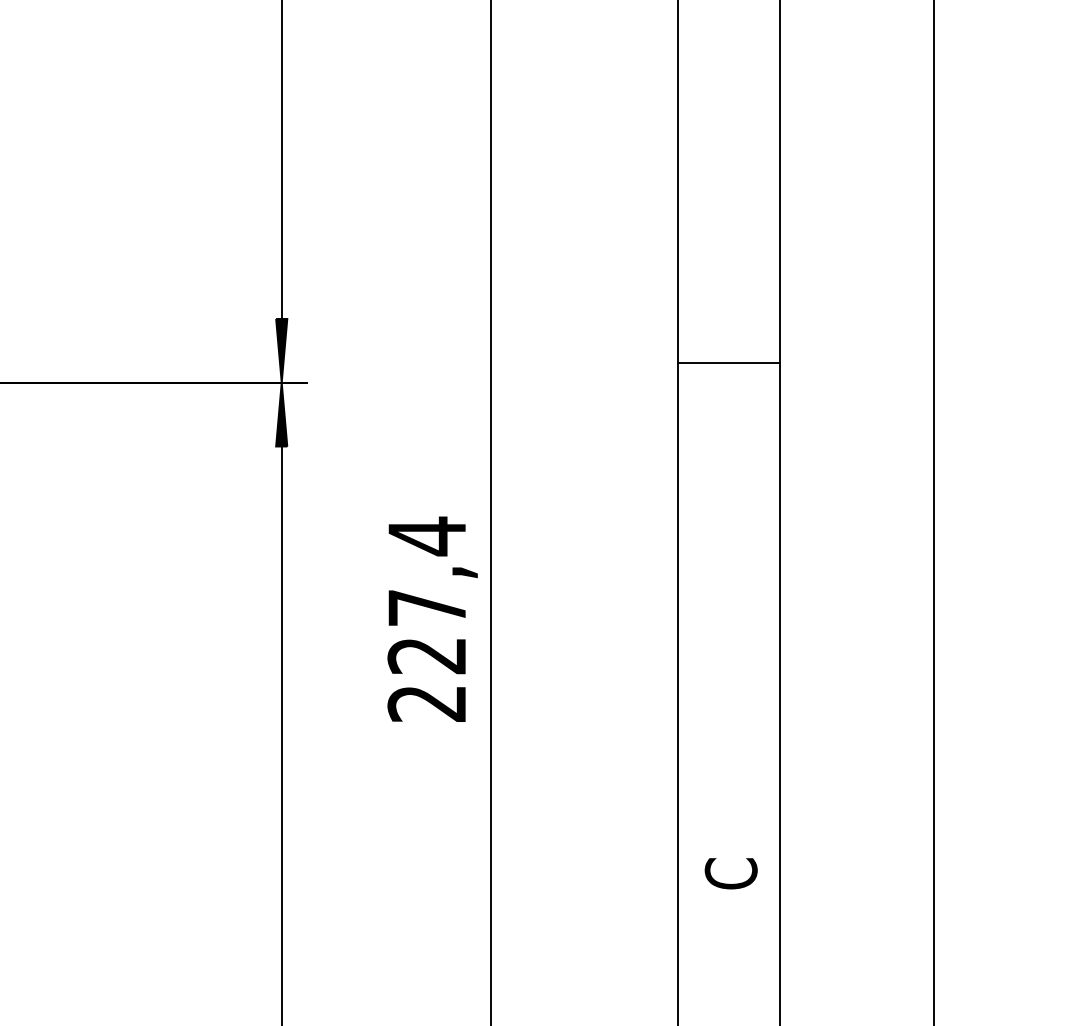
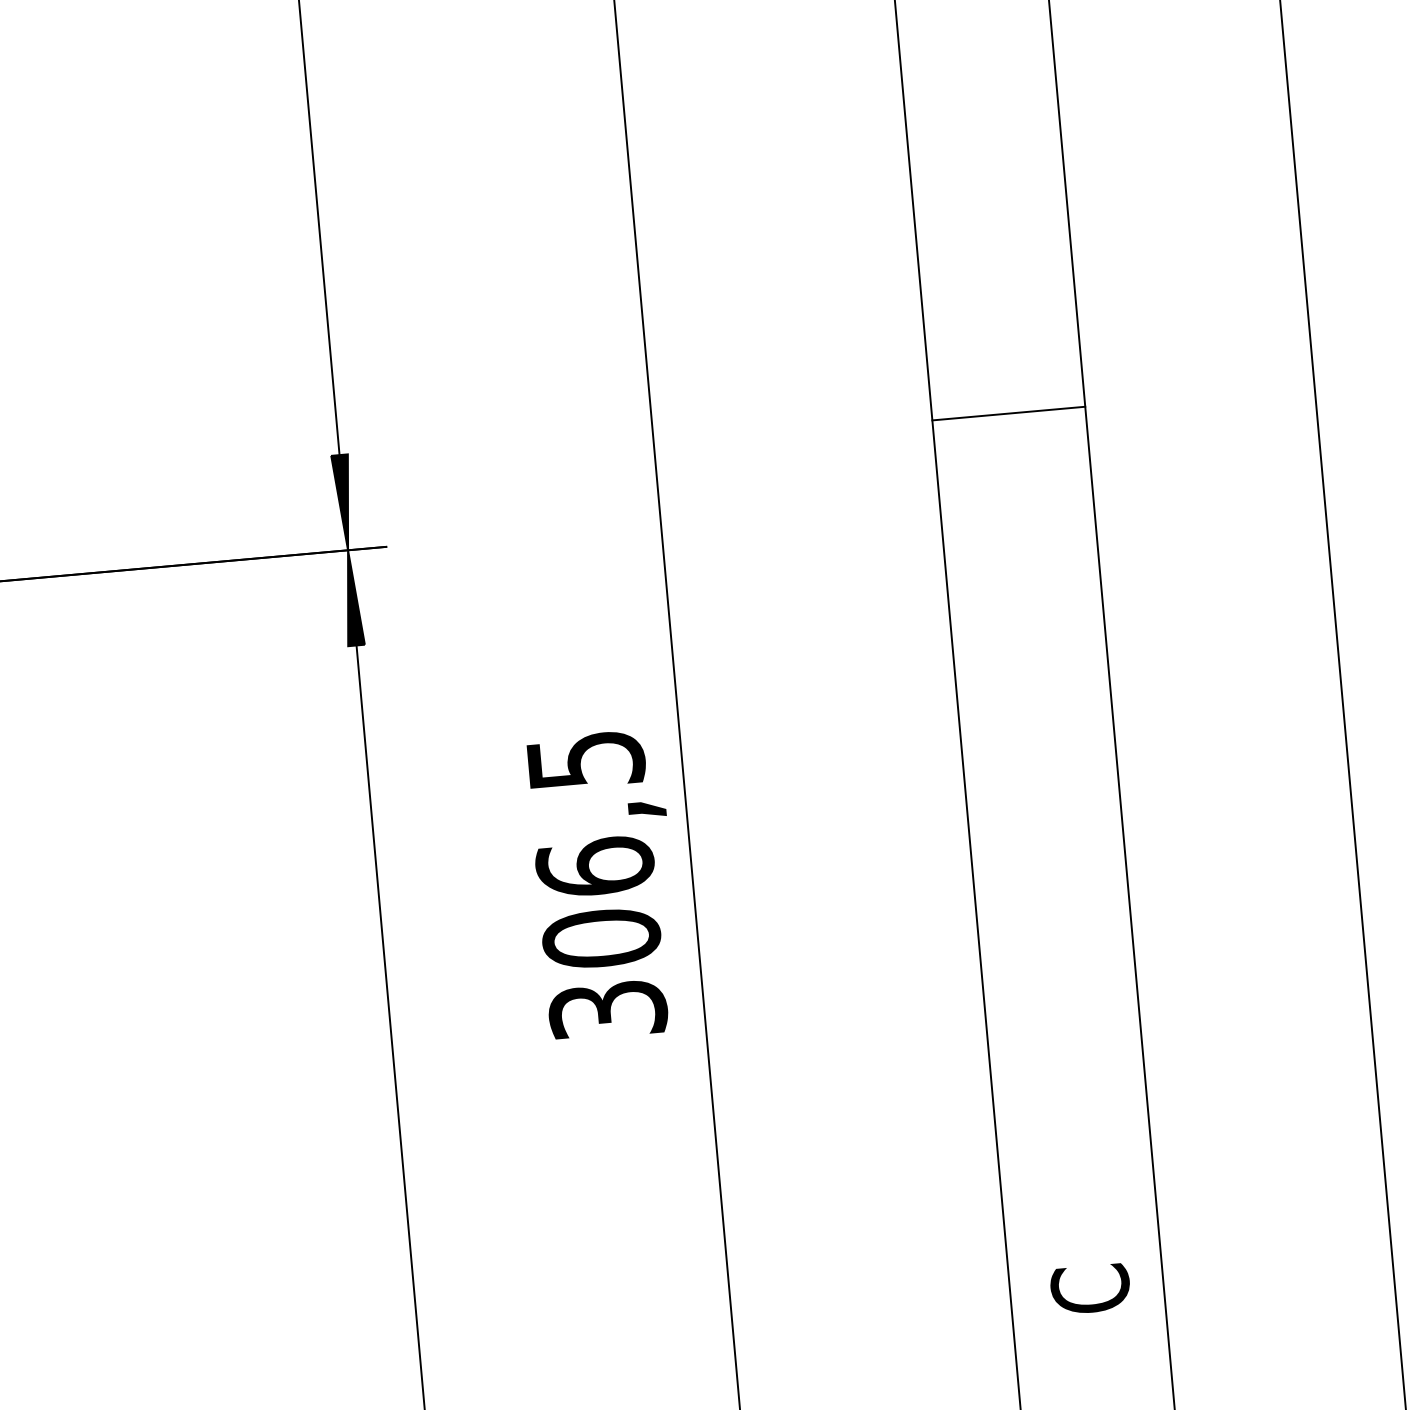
line: (728, 363) -> (1008, 414), moved
text: (426, 618) -> (595, 883), 227,4 -> 306,5
text: (730, 873) -> (1089, 1288), moved

